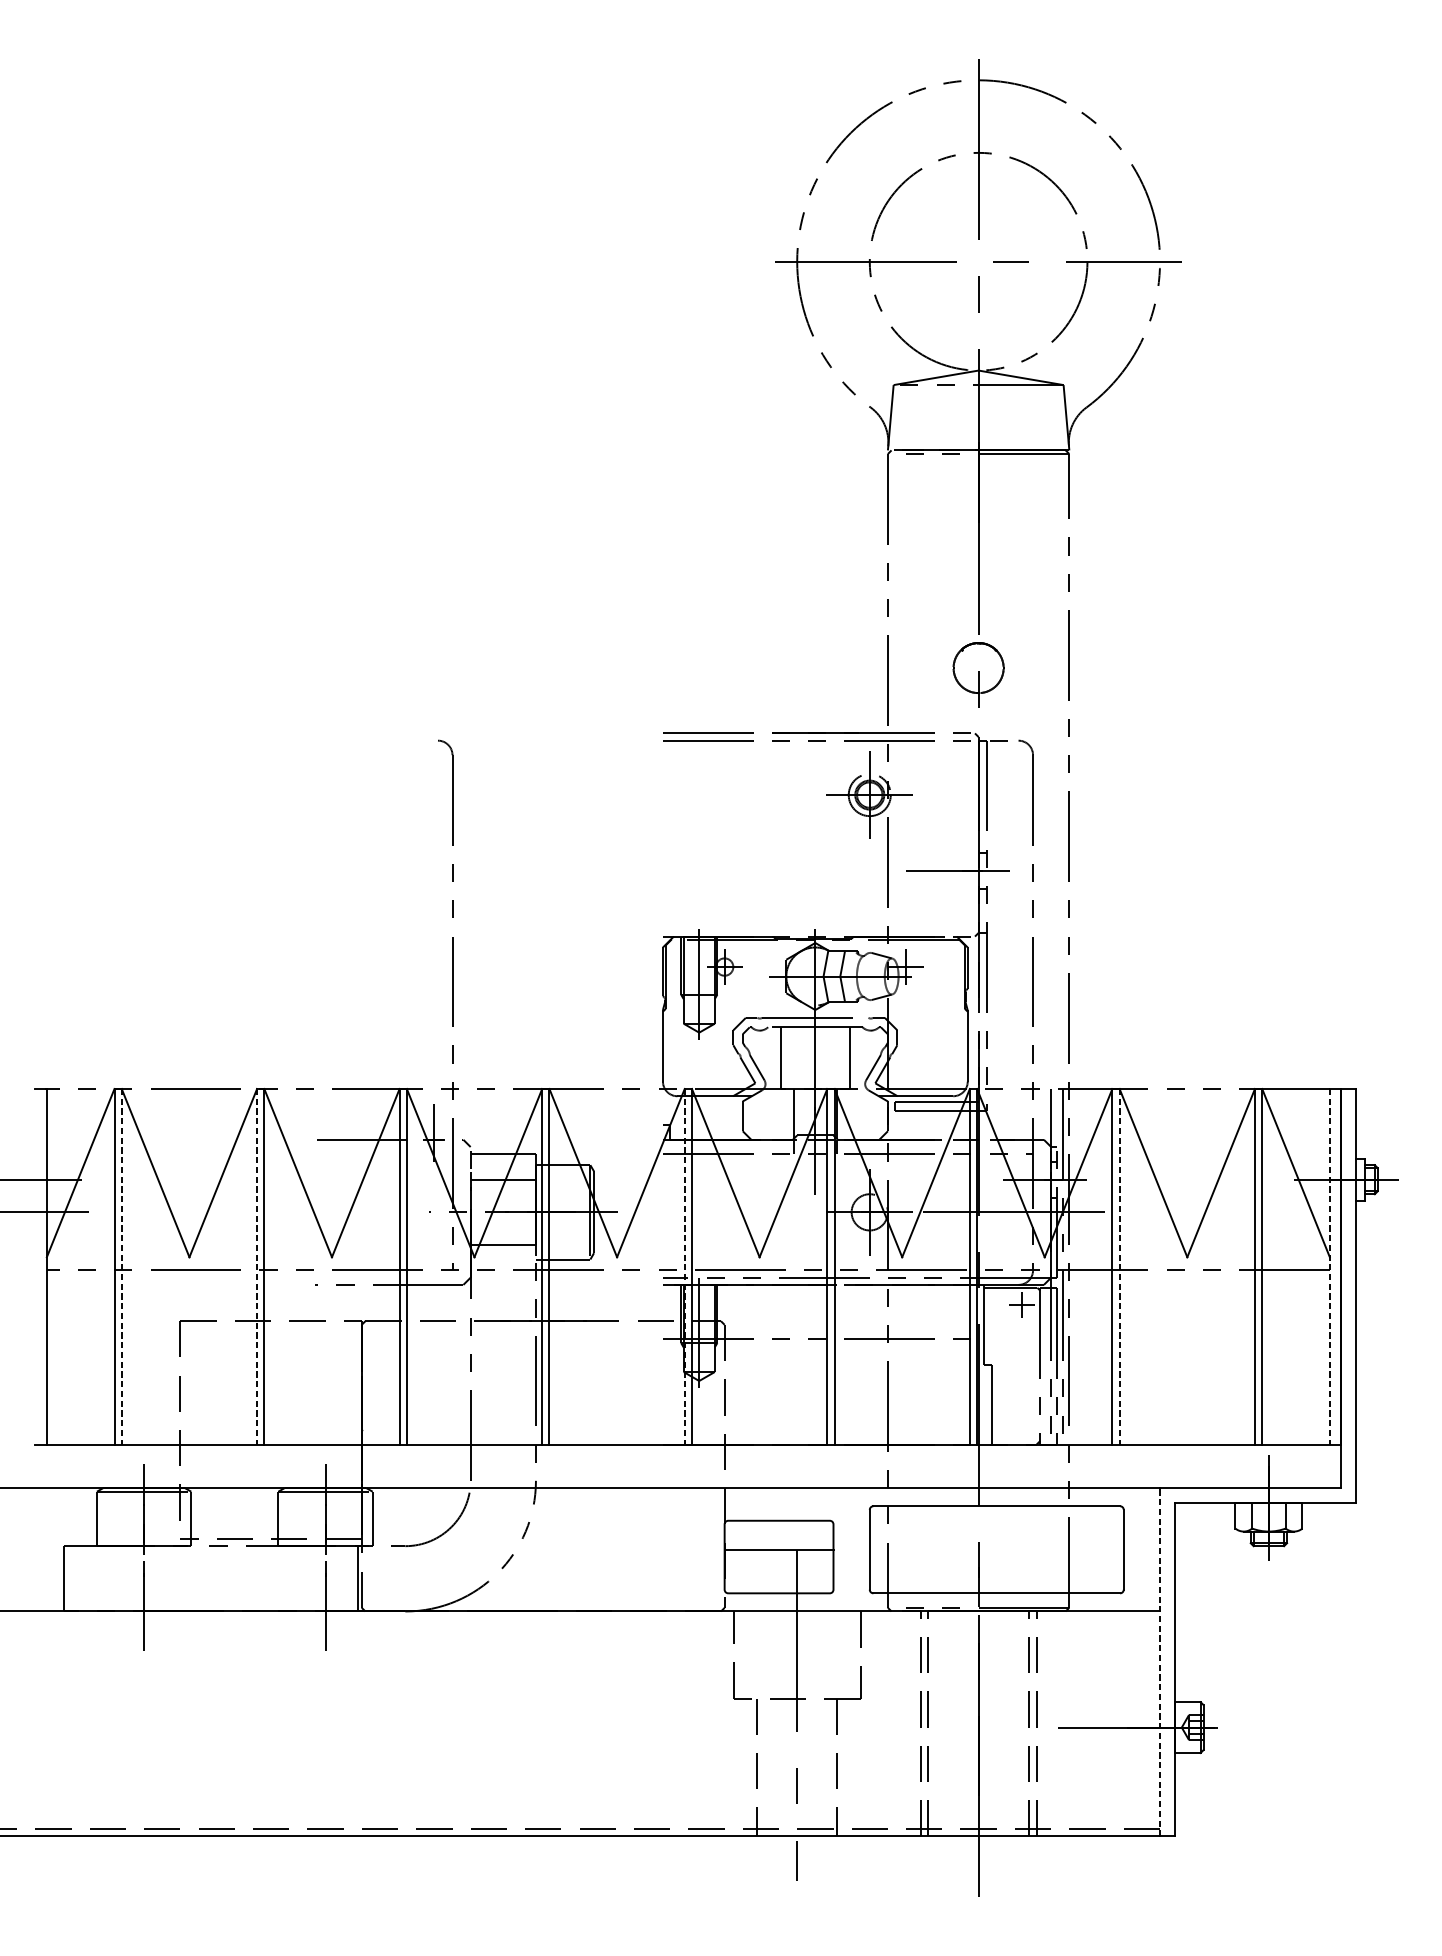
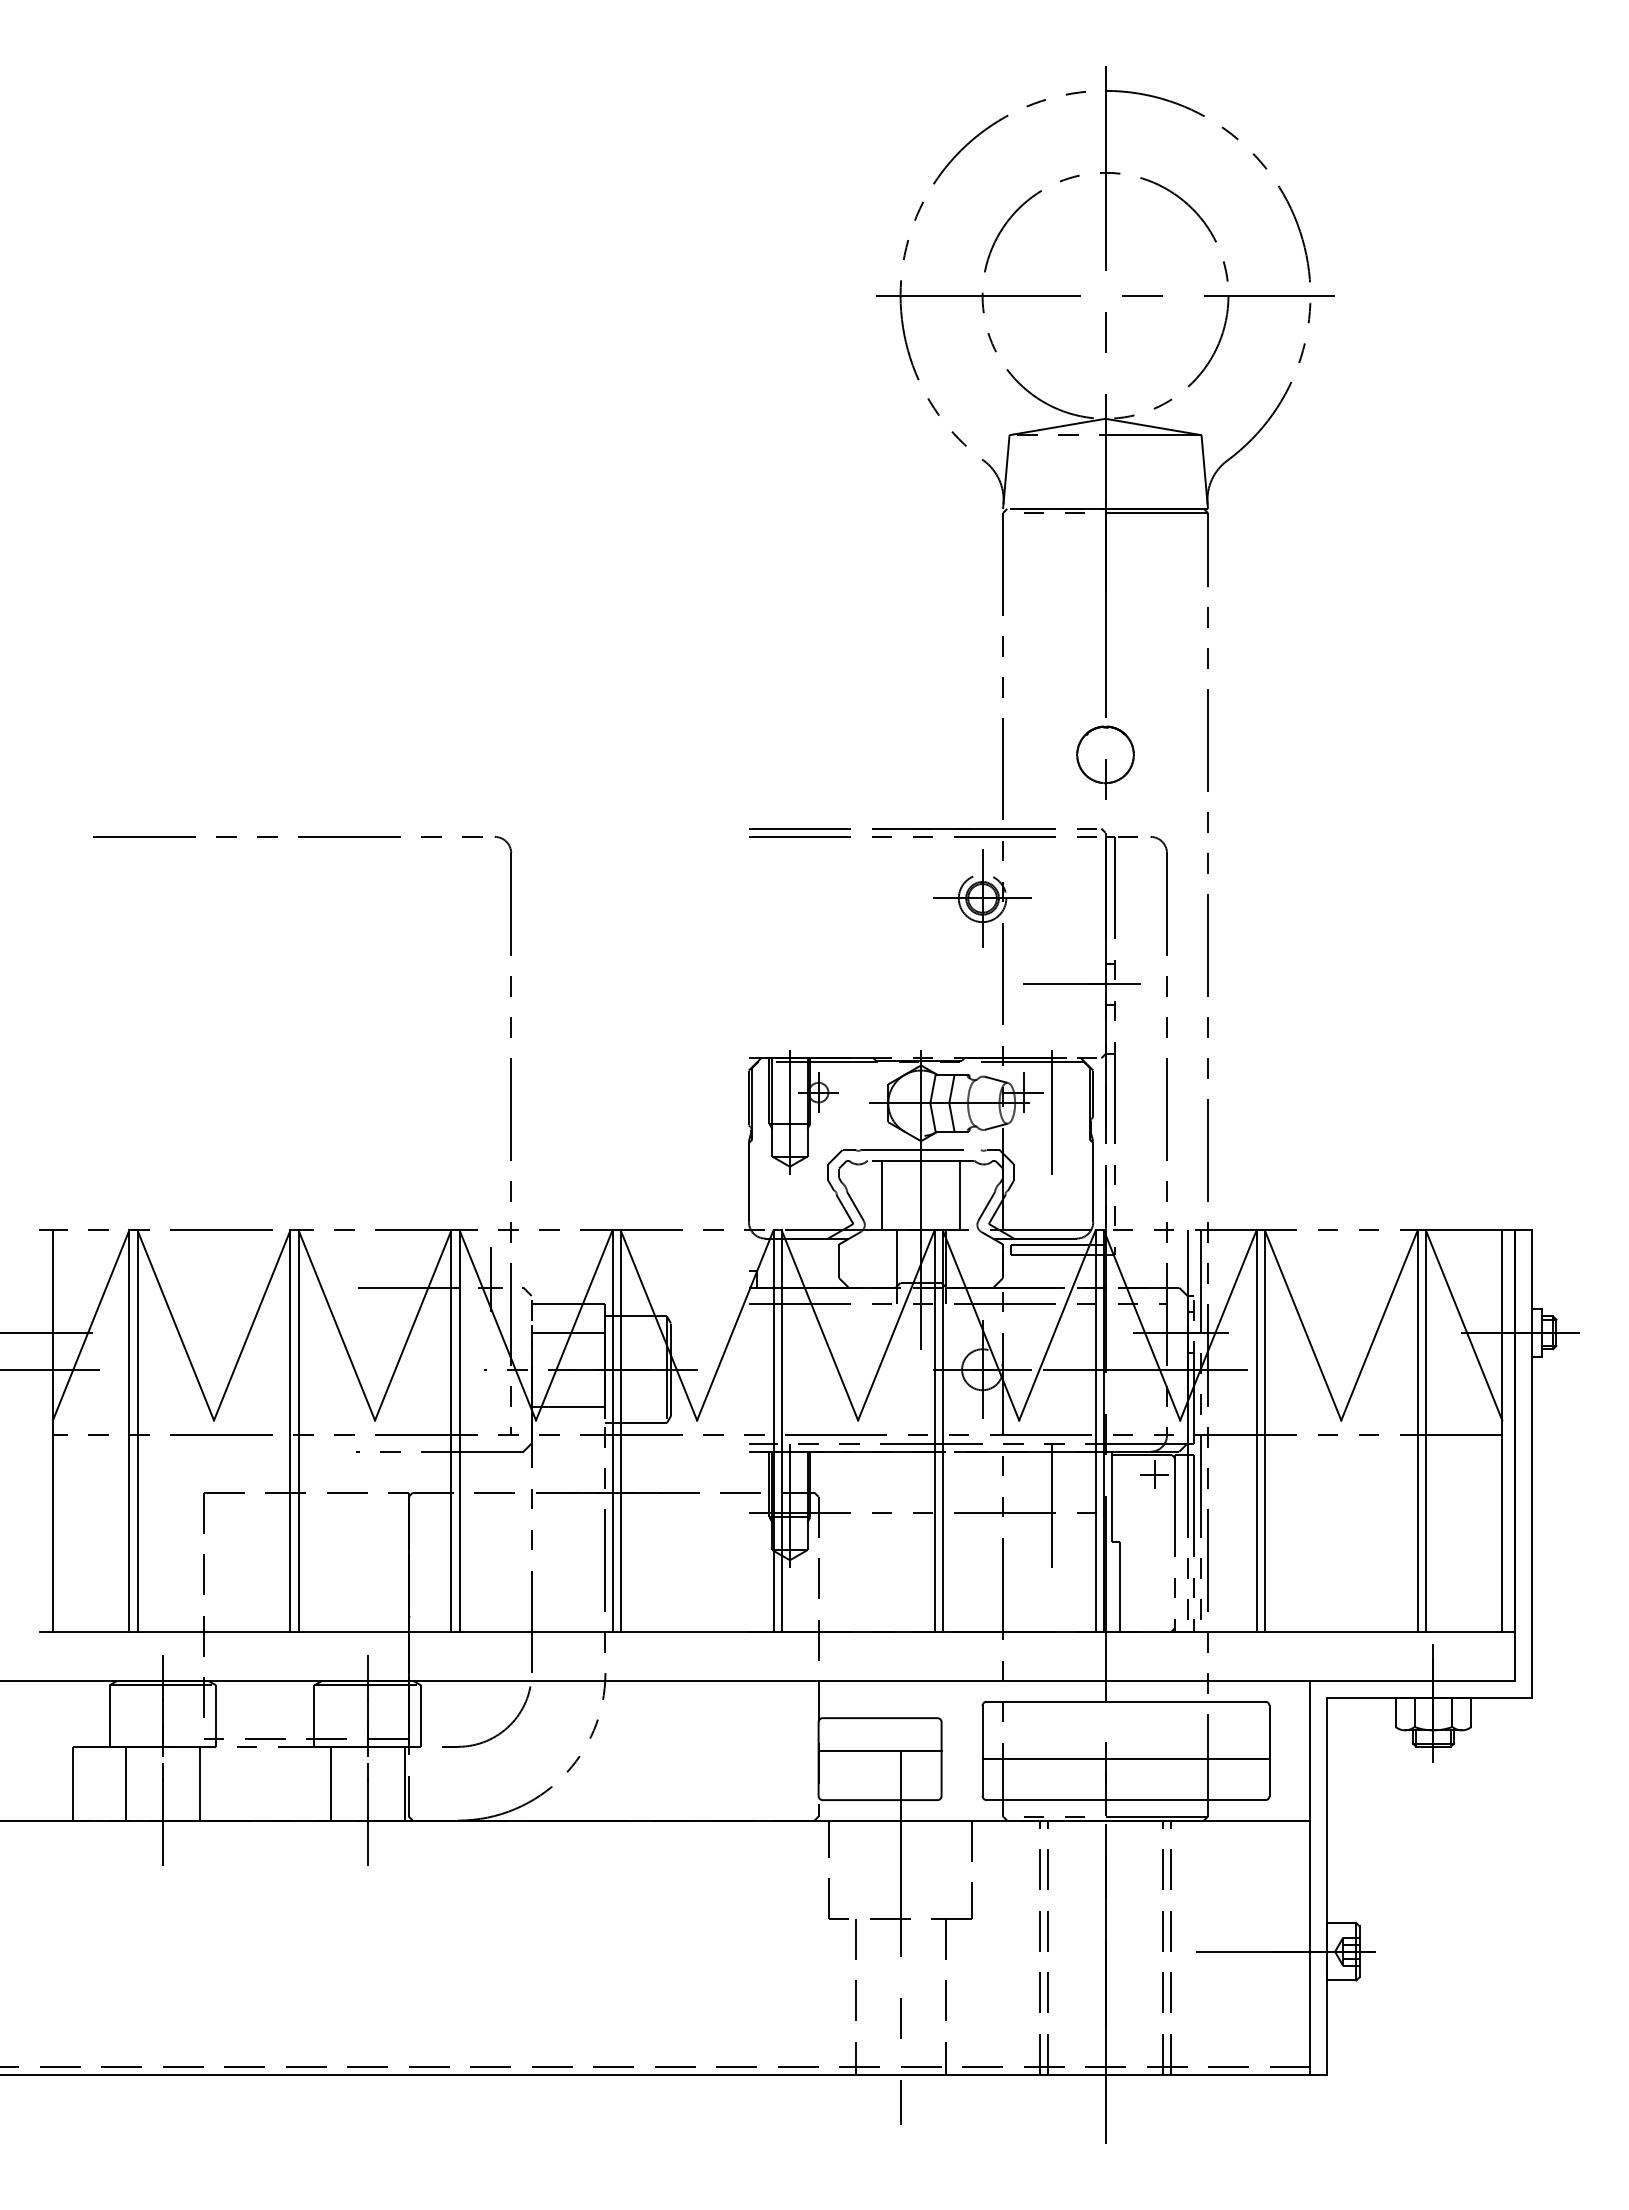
line: (245, 740) -> (277, 836), added
line: (931, 984) -> (1052, 1112), added
line: (121, 1267) -> (137, 1431), dashed -> solid
line: (257, 1267) -> (290, 1431), dashed -> solid
line: (684, 1267) -> (773, 1431), dashed -> solid
line: (1119, 1267) -> (1264, 1431), dashed -> solid
line: (1330, 1267) -> (1502, 1431), dashed -> solid
line: (931, 1332) -> (1052, 1505), added
line: (996, 1557) -> (1125, 1759), added
line: (111, 1578) -> (125, 1783), added
line: (176, 1578) -> (199, 1783), added
line: (292, 1578) -> (330, 1783), added
line: (1160, 1662) -> (1310, 1878), dashed -> solid

